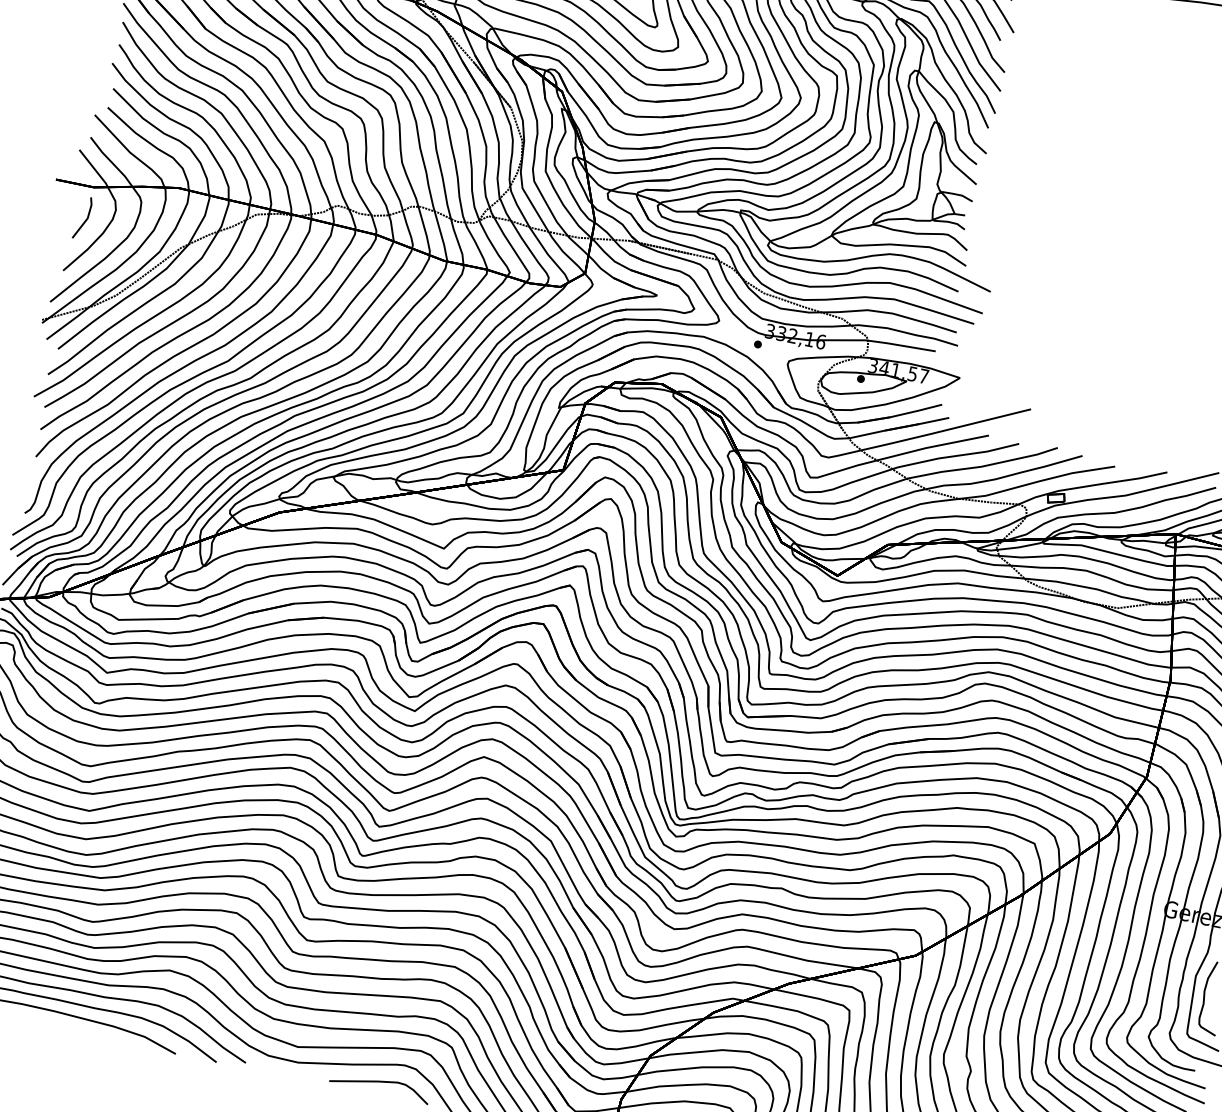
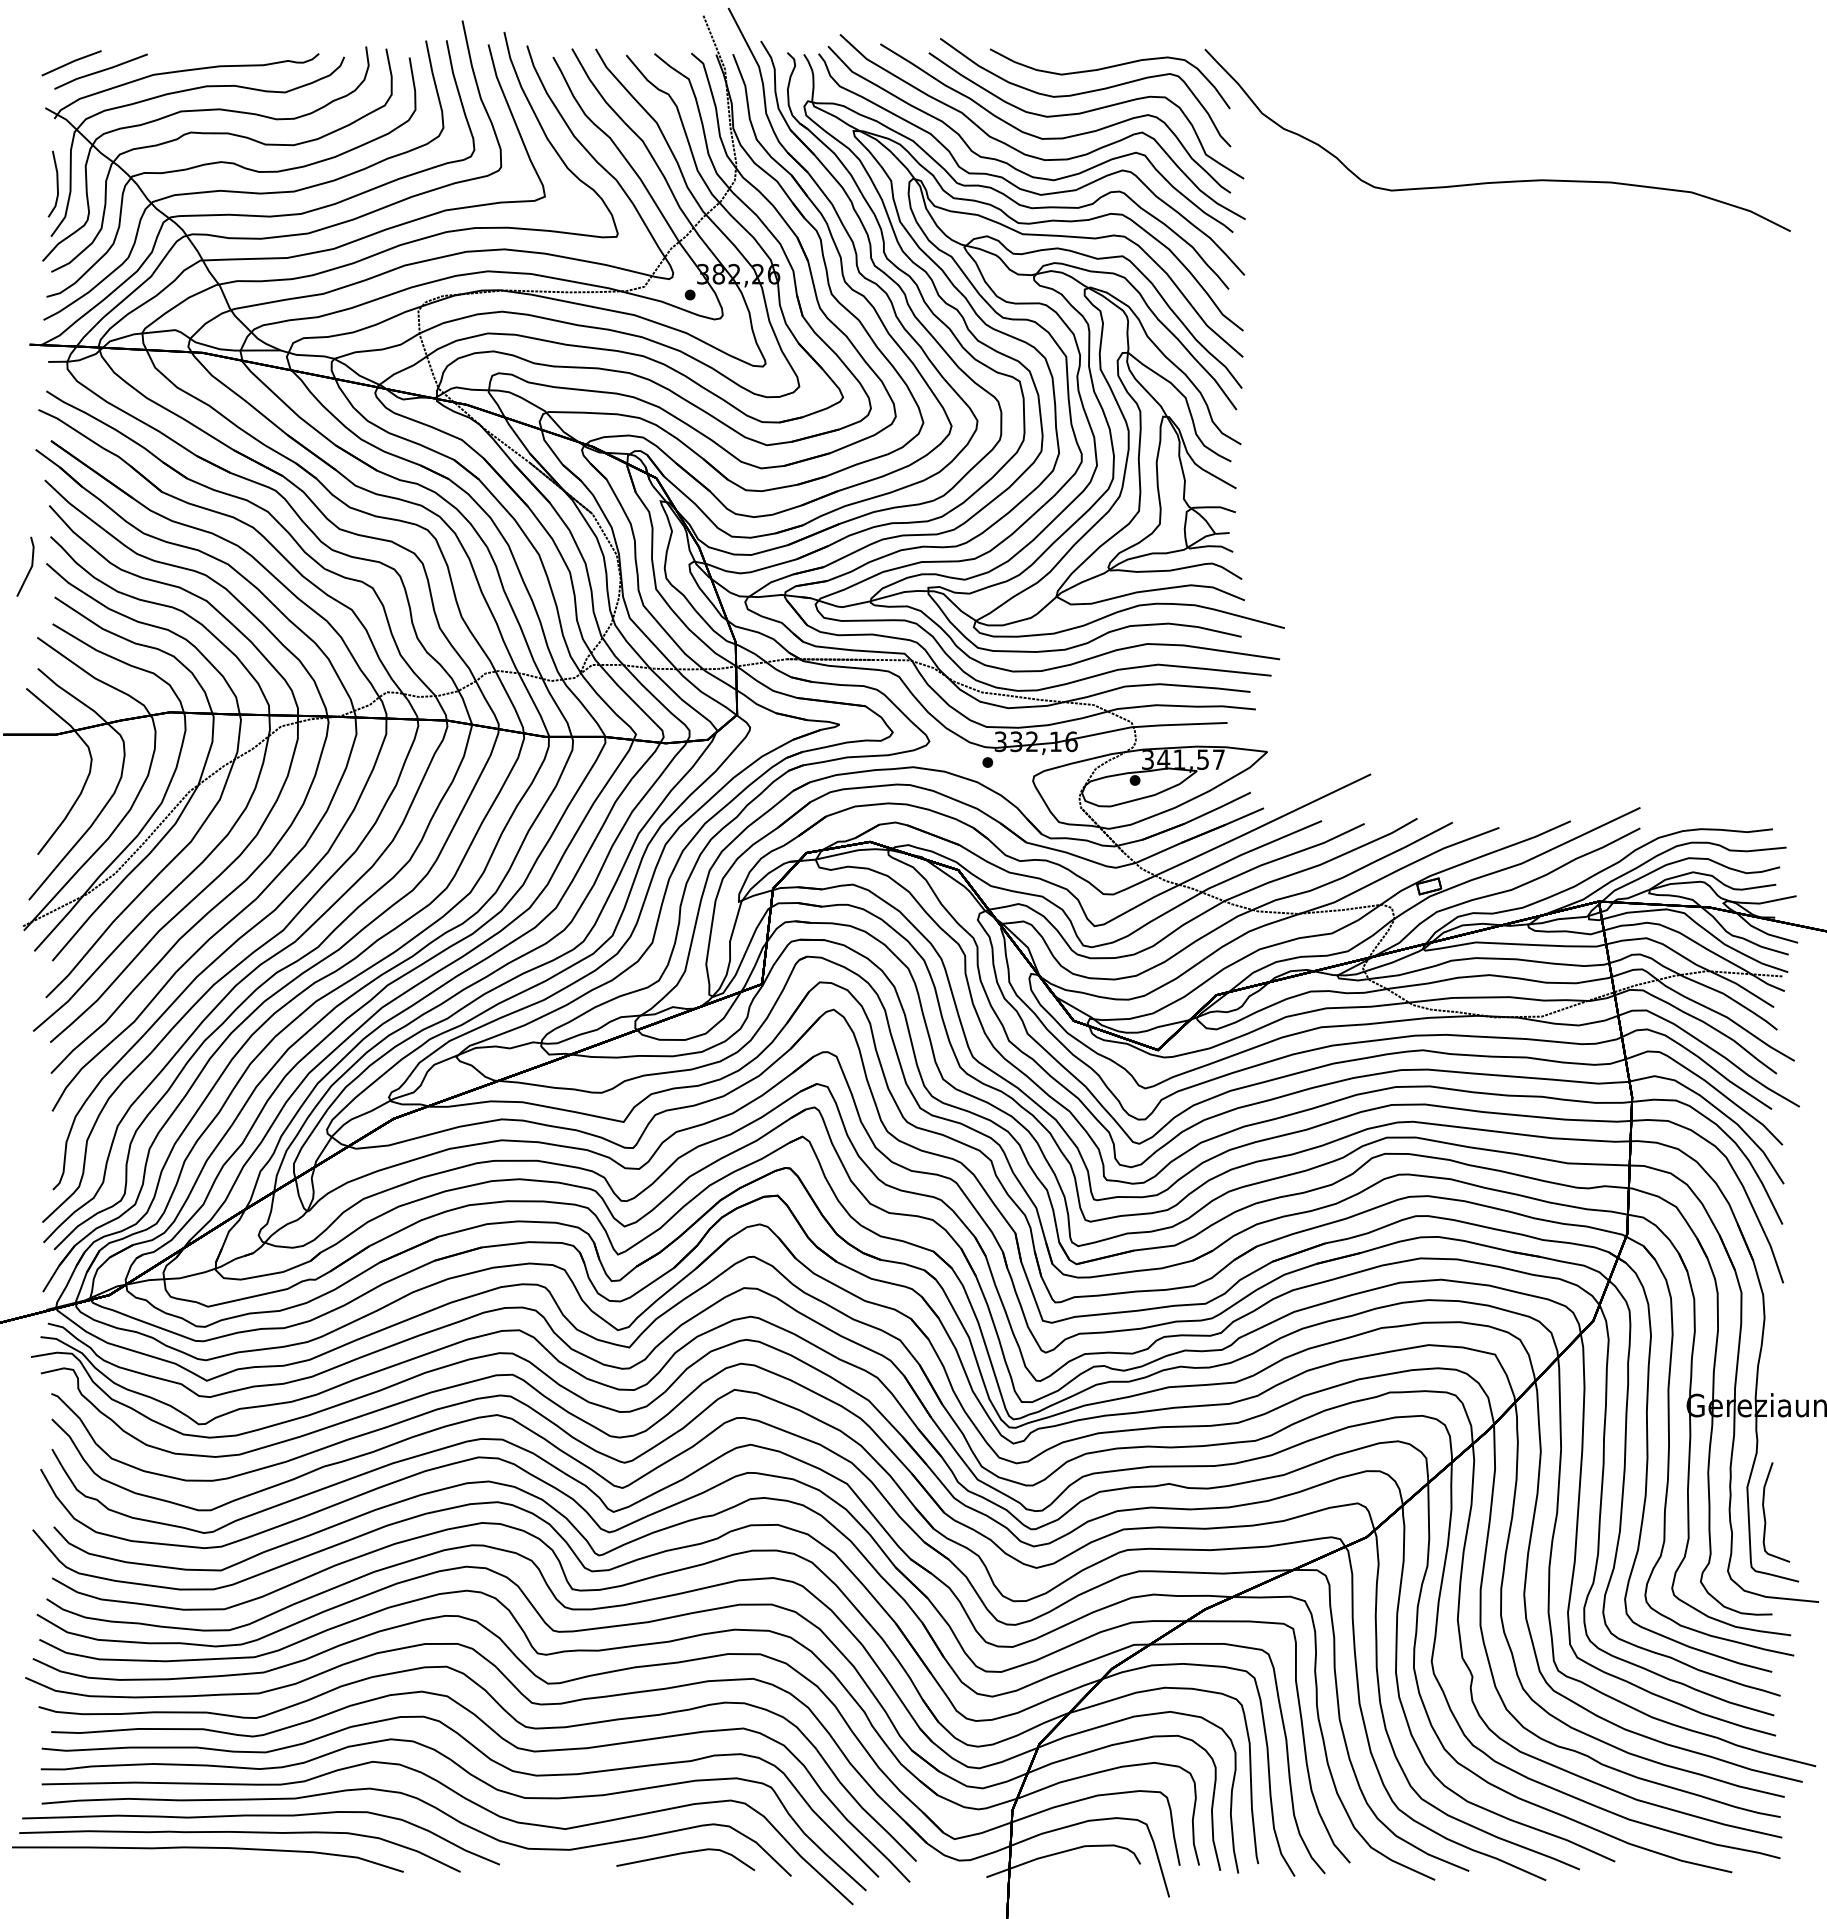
line: (85, 219) -> (29, 568), moved

